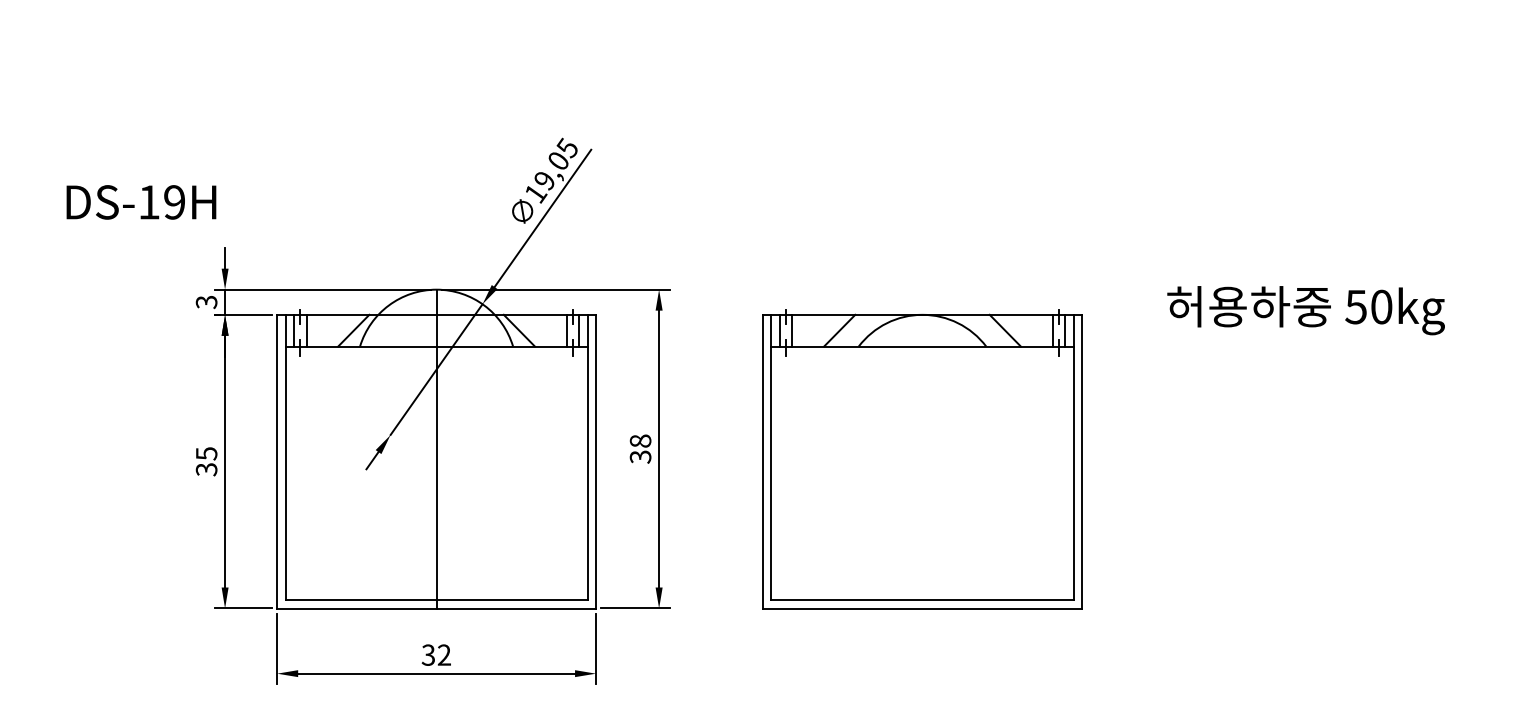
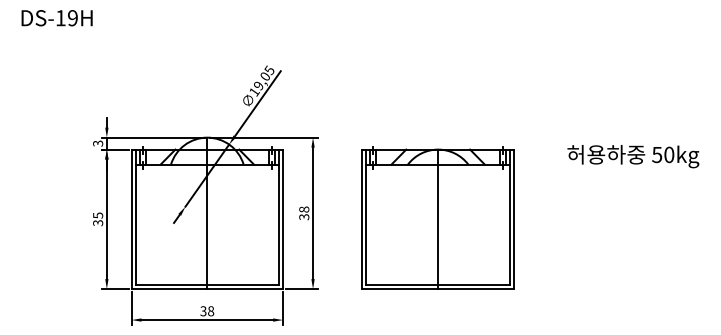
text: (140, 203) -> (56, 18), moved
text: (1306, 310) -> (633, 156), moved
line: (923, 461) -> (438, 219), added
text: (445, 655) -> (211, 311), 32 -> 38

